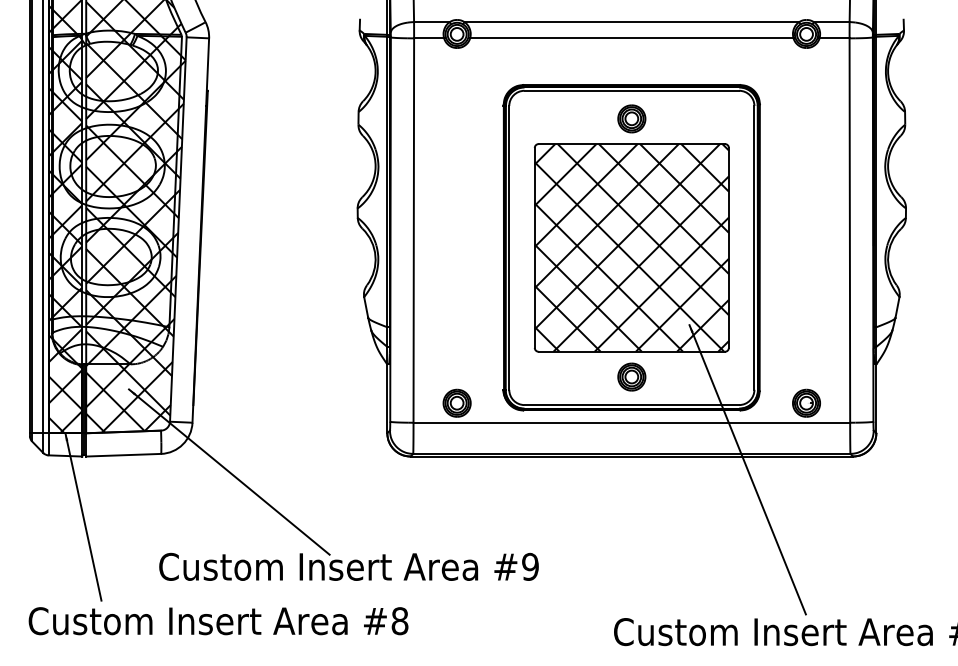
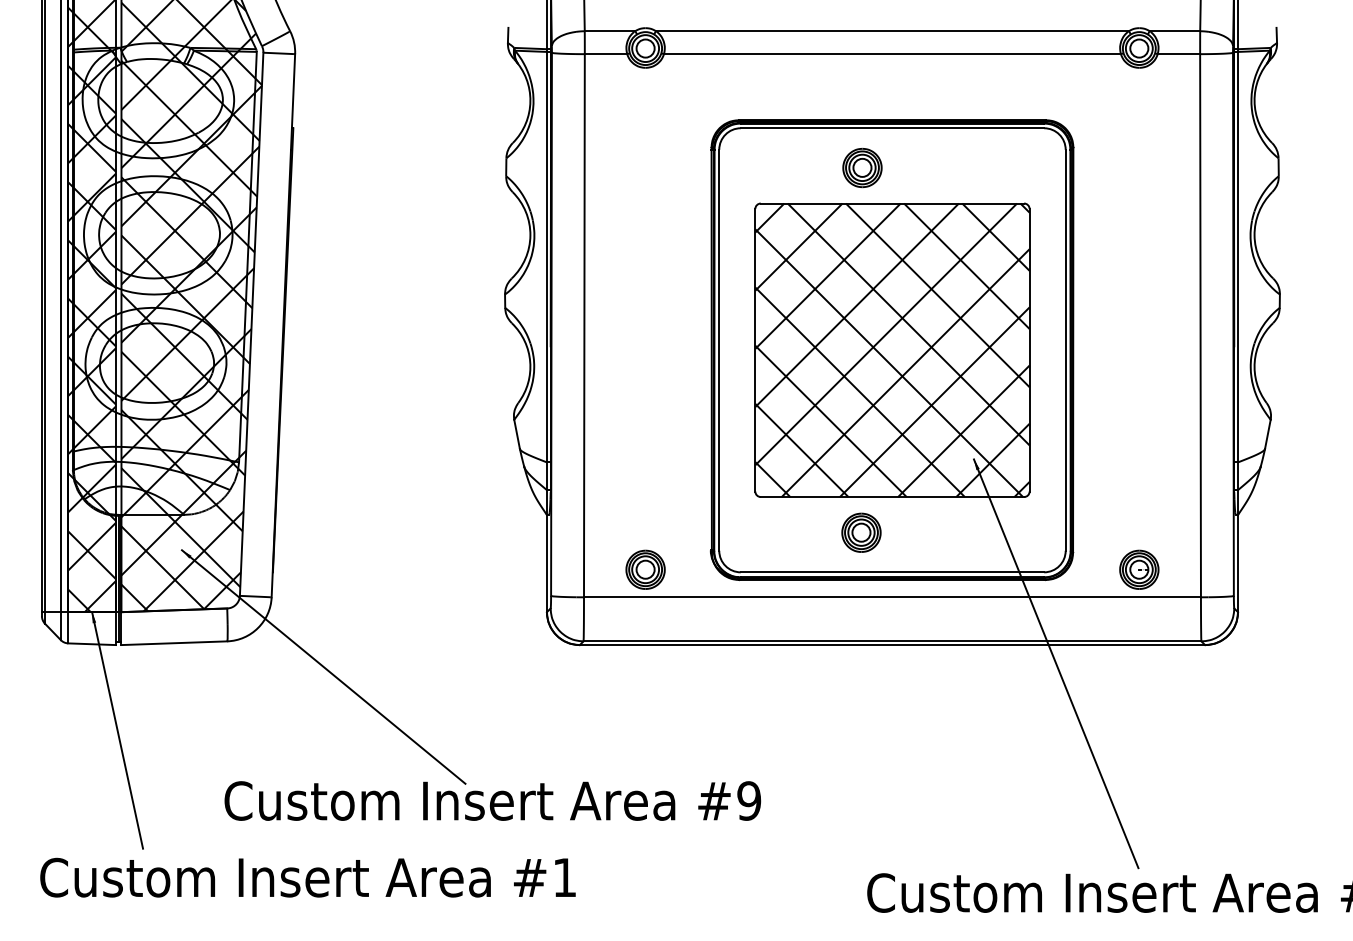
part: (631, 118) -> (862, 167), moved
part: (631, 376) -> (861, 532), moved
text: (399, 621) -> (564, 877), #8 -> #1

